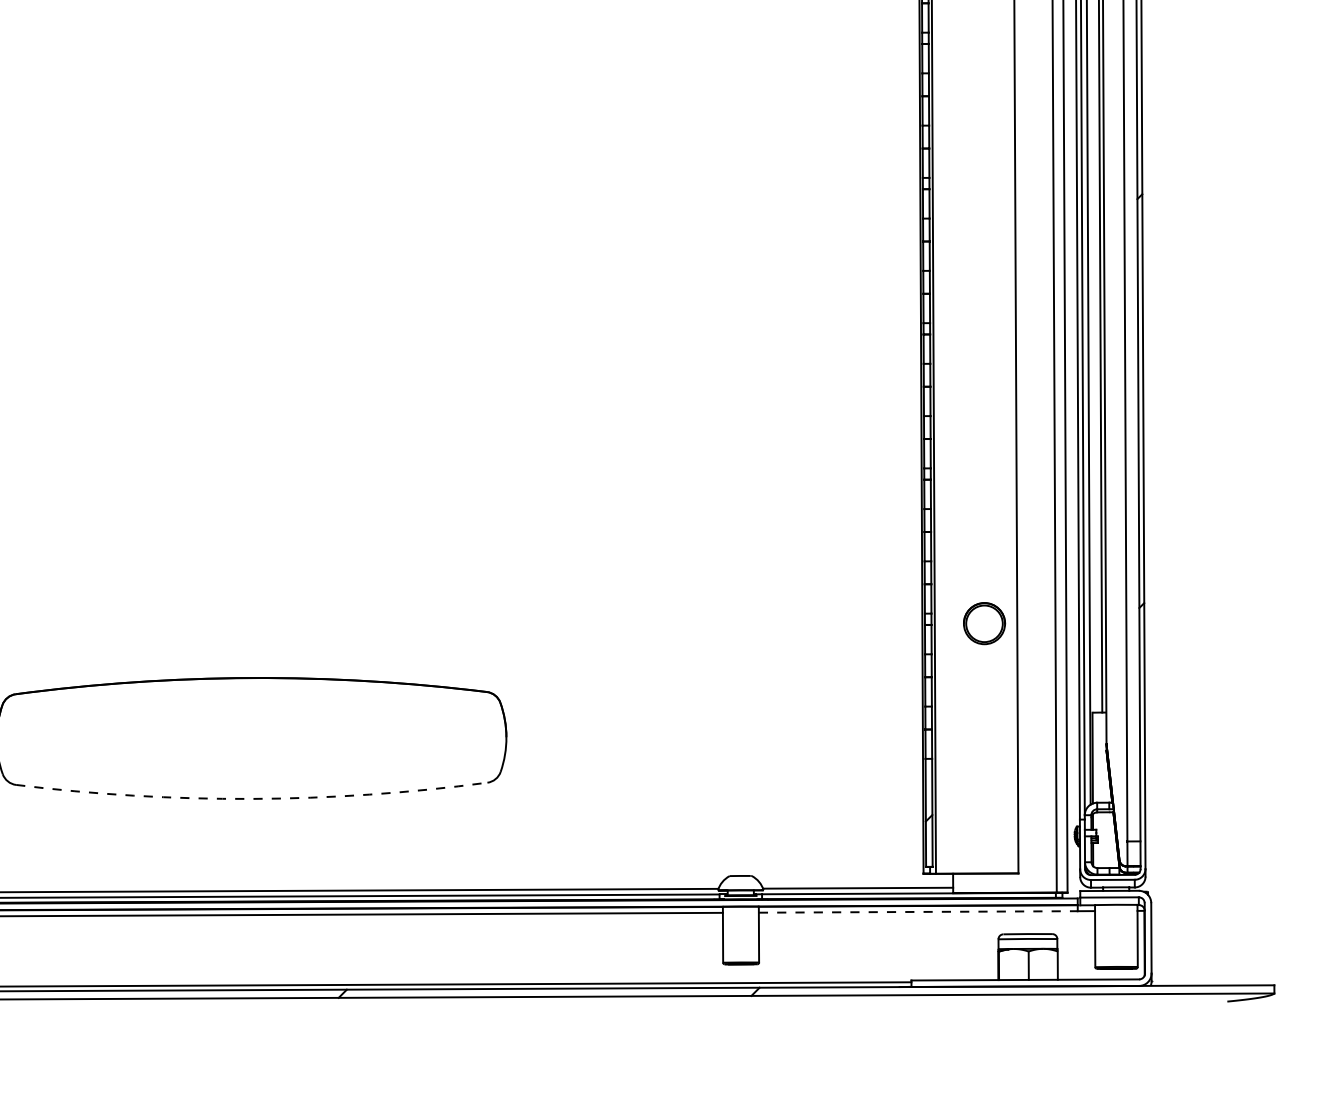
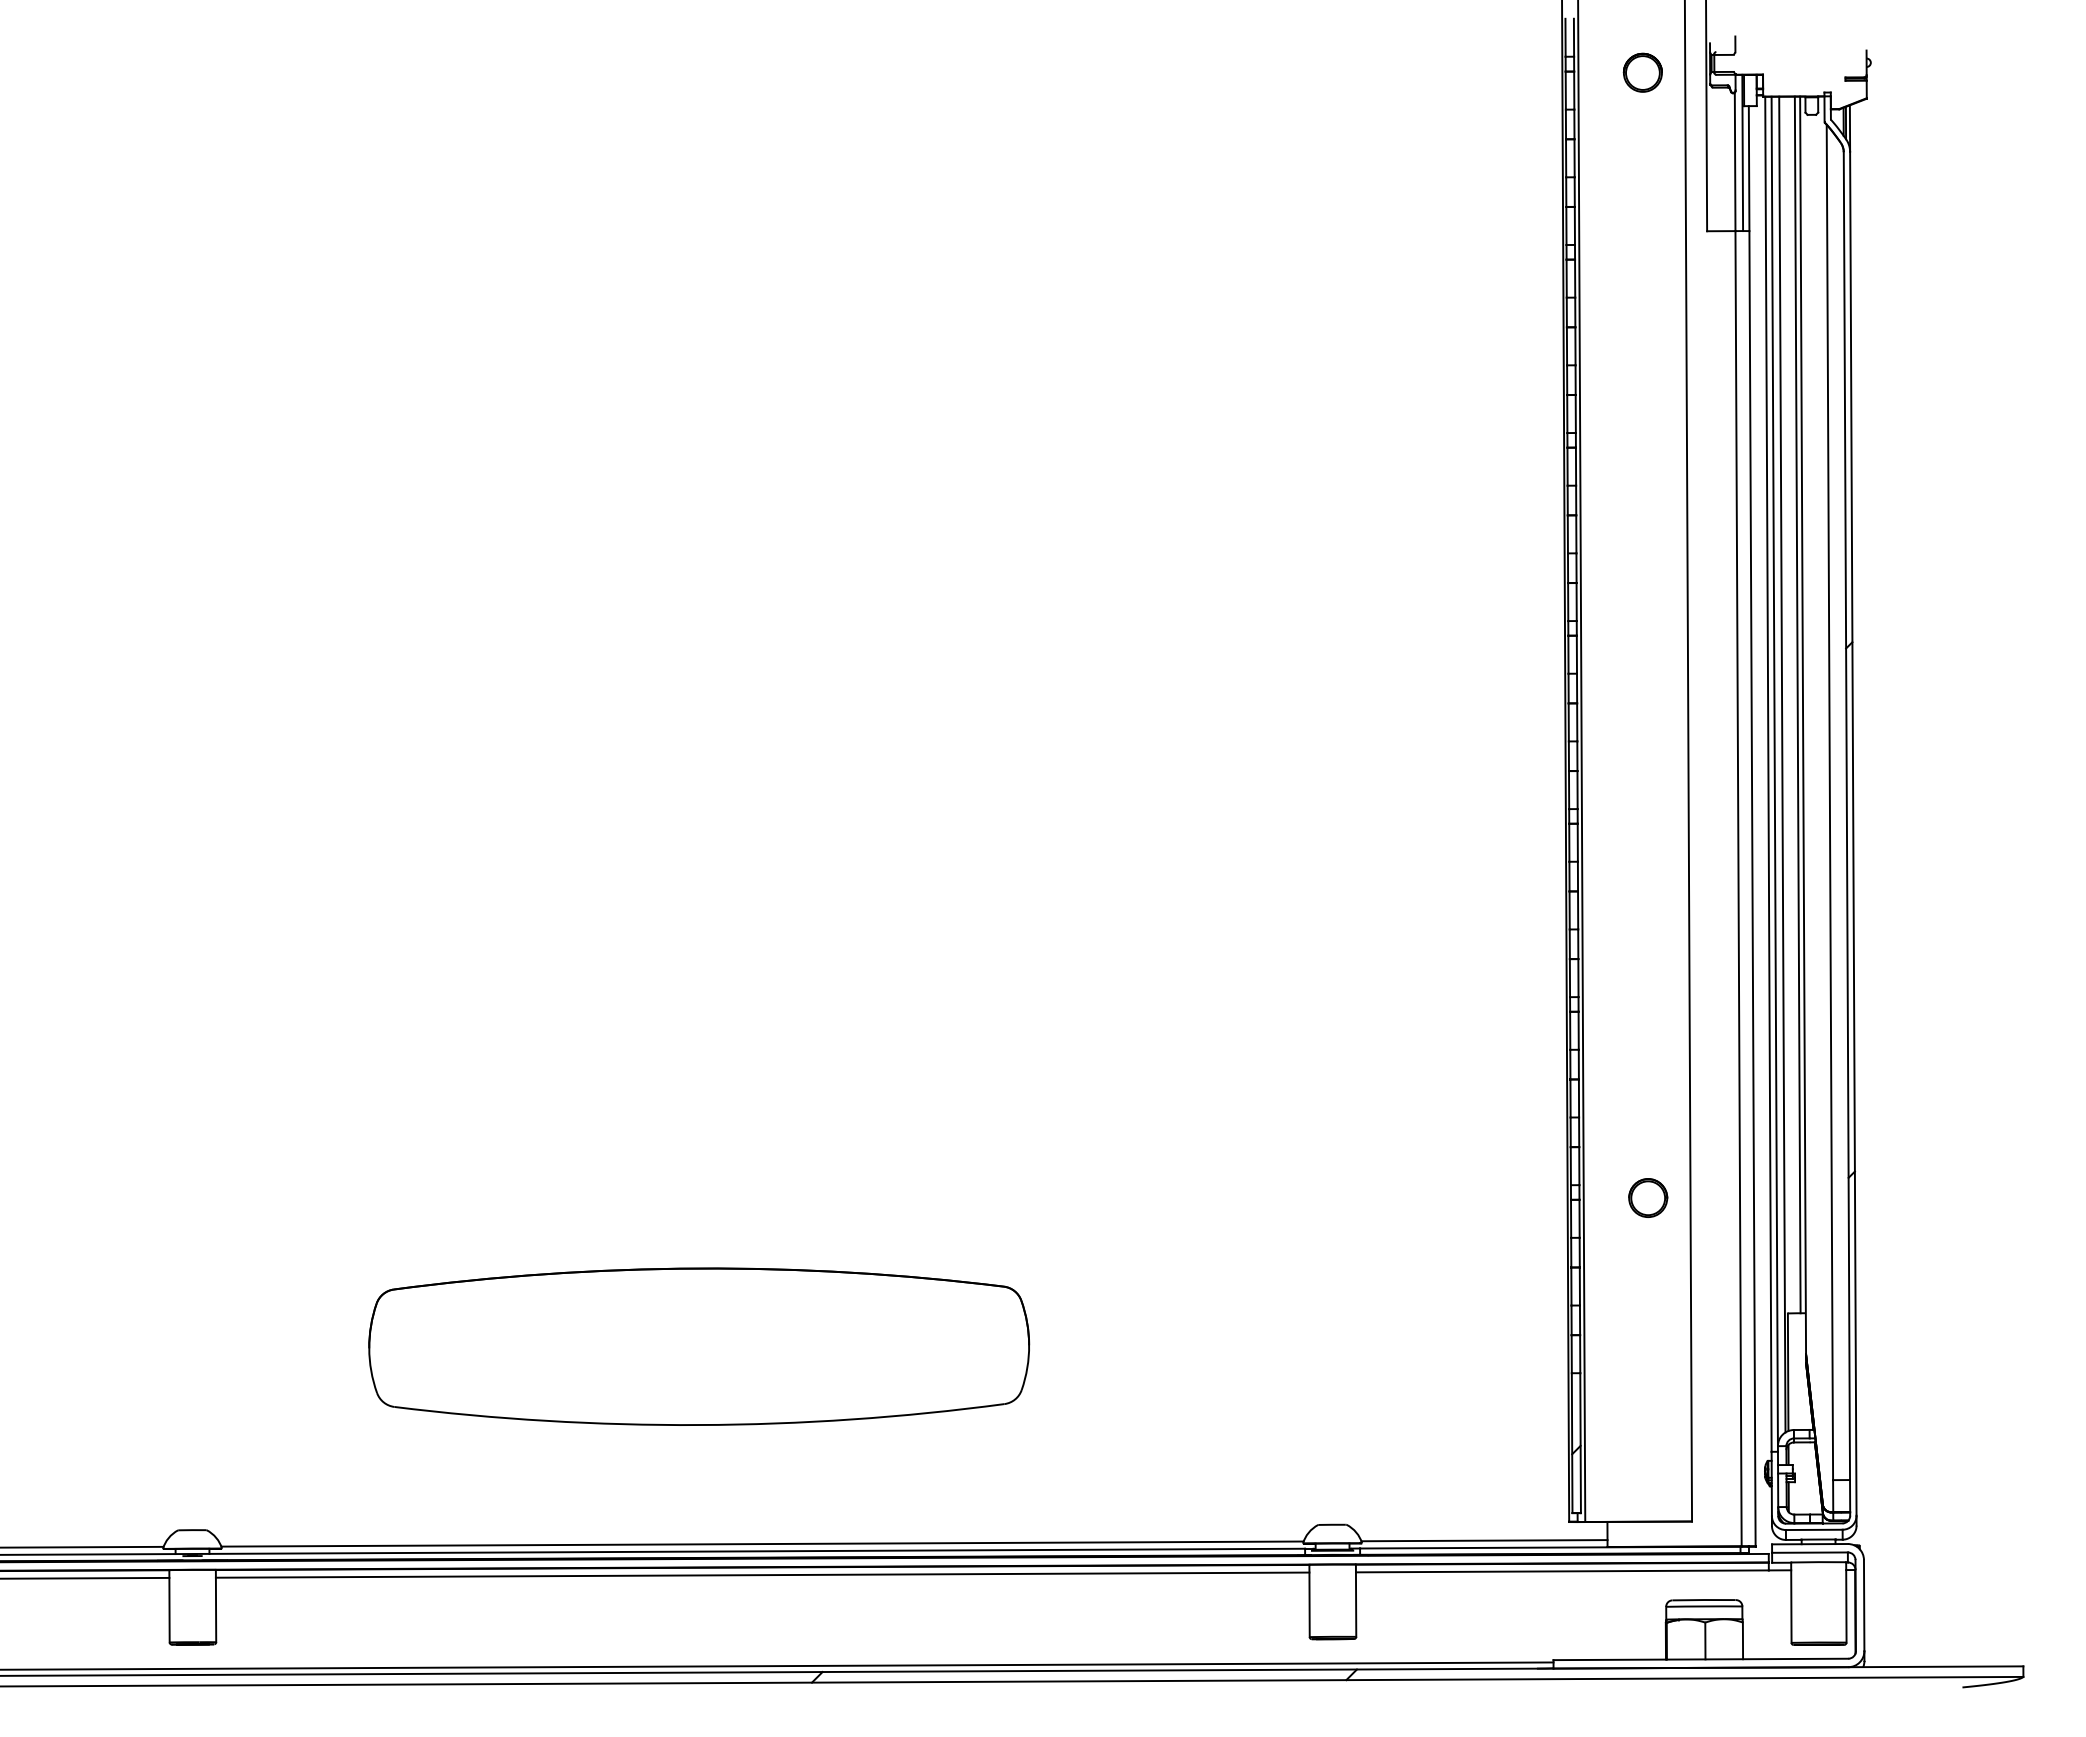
part: (984, 623) -> (1648, 1197), size x0.71
arc: (251, 799) -> (699, 1425), dashed -> solid
line: (918, 912) -> (1562, 1571), dashed -> solid

